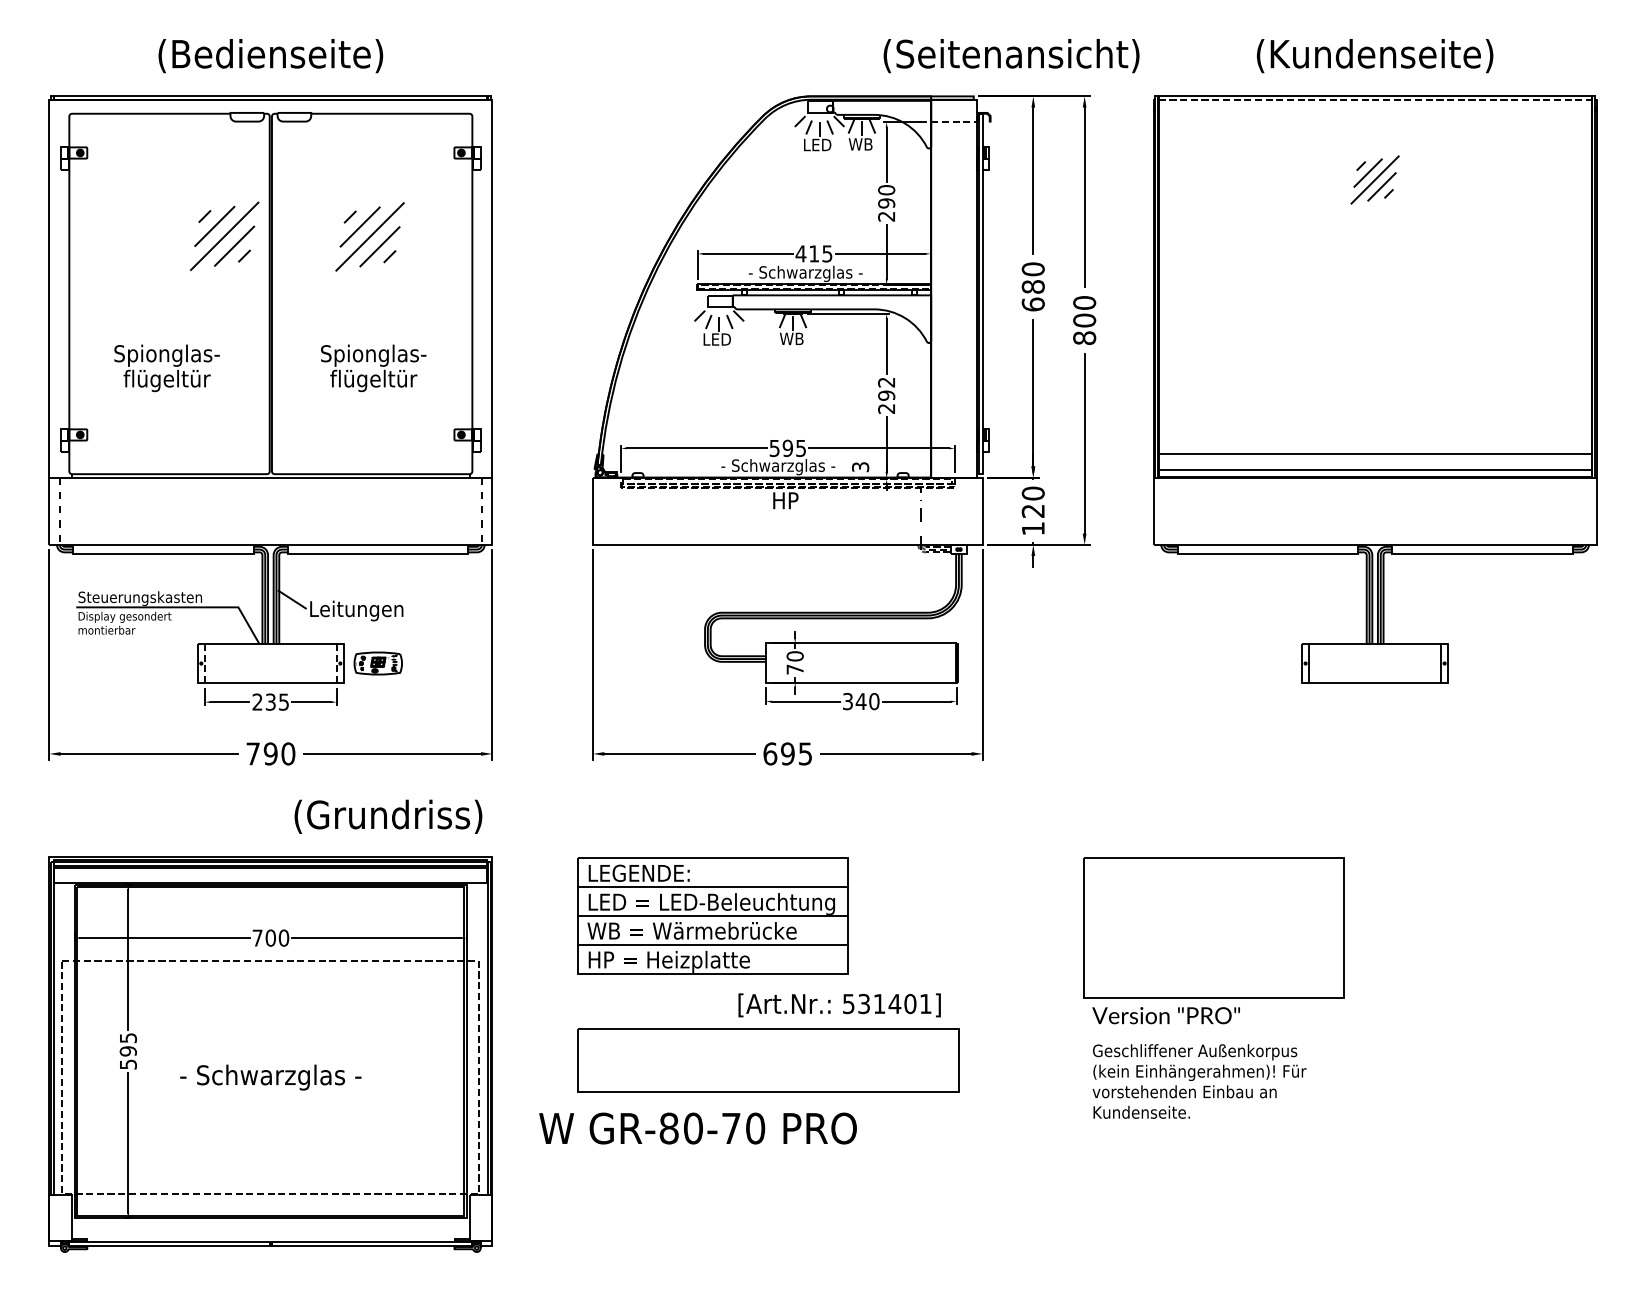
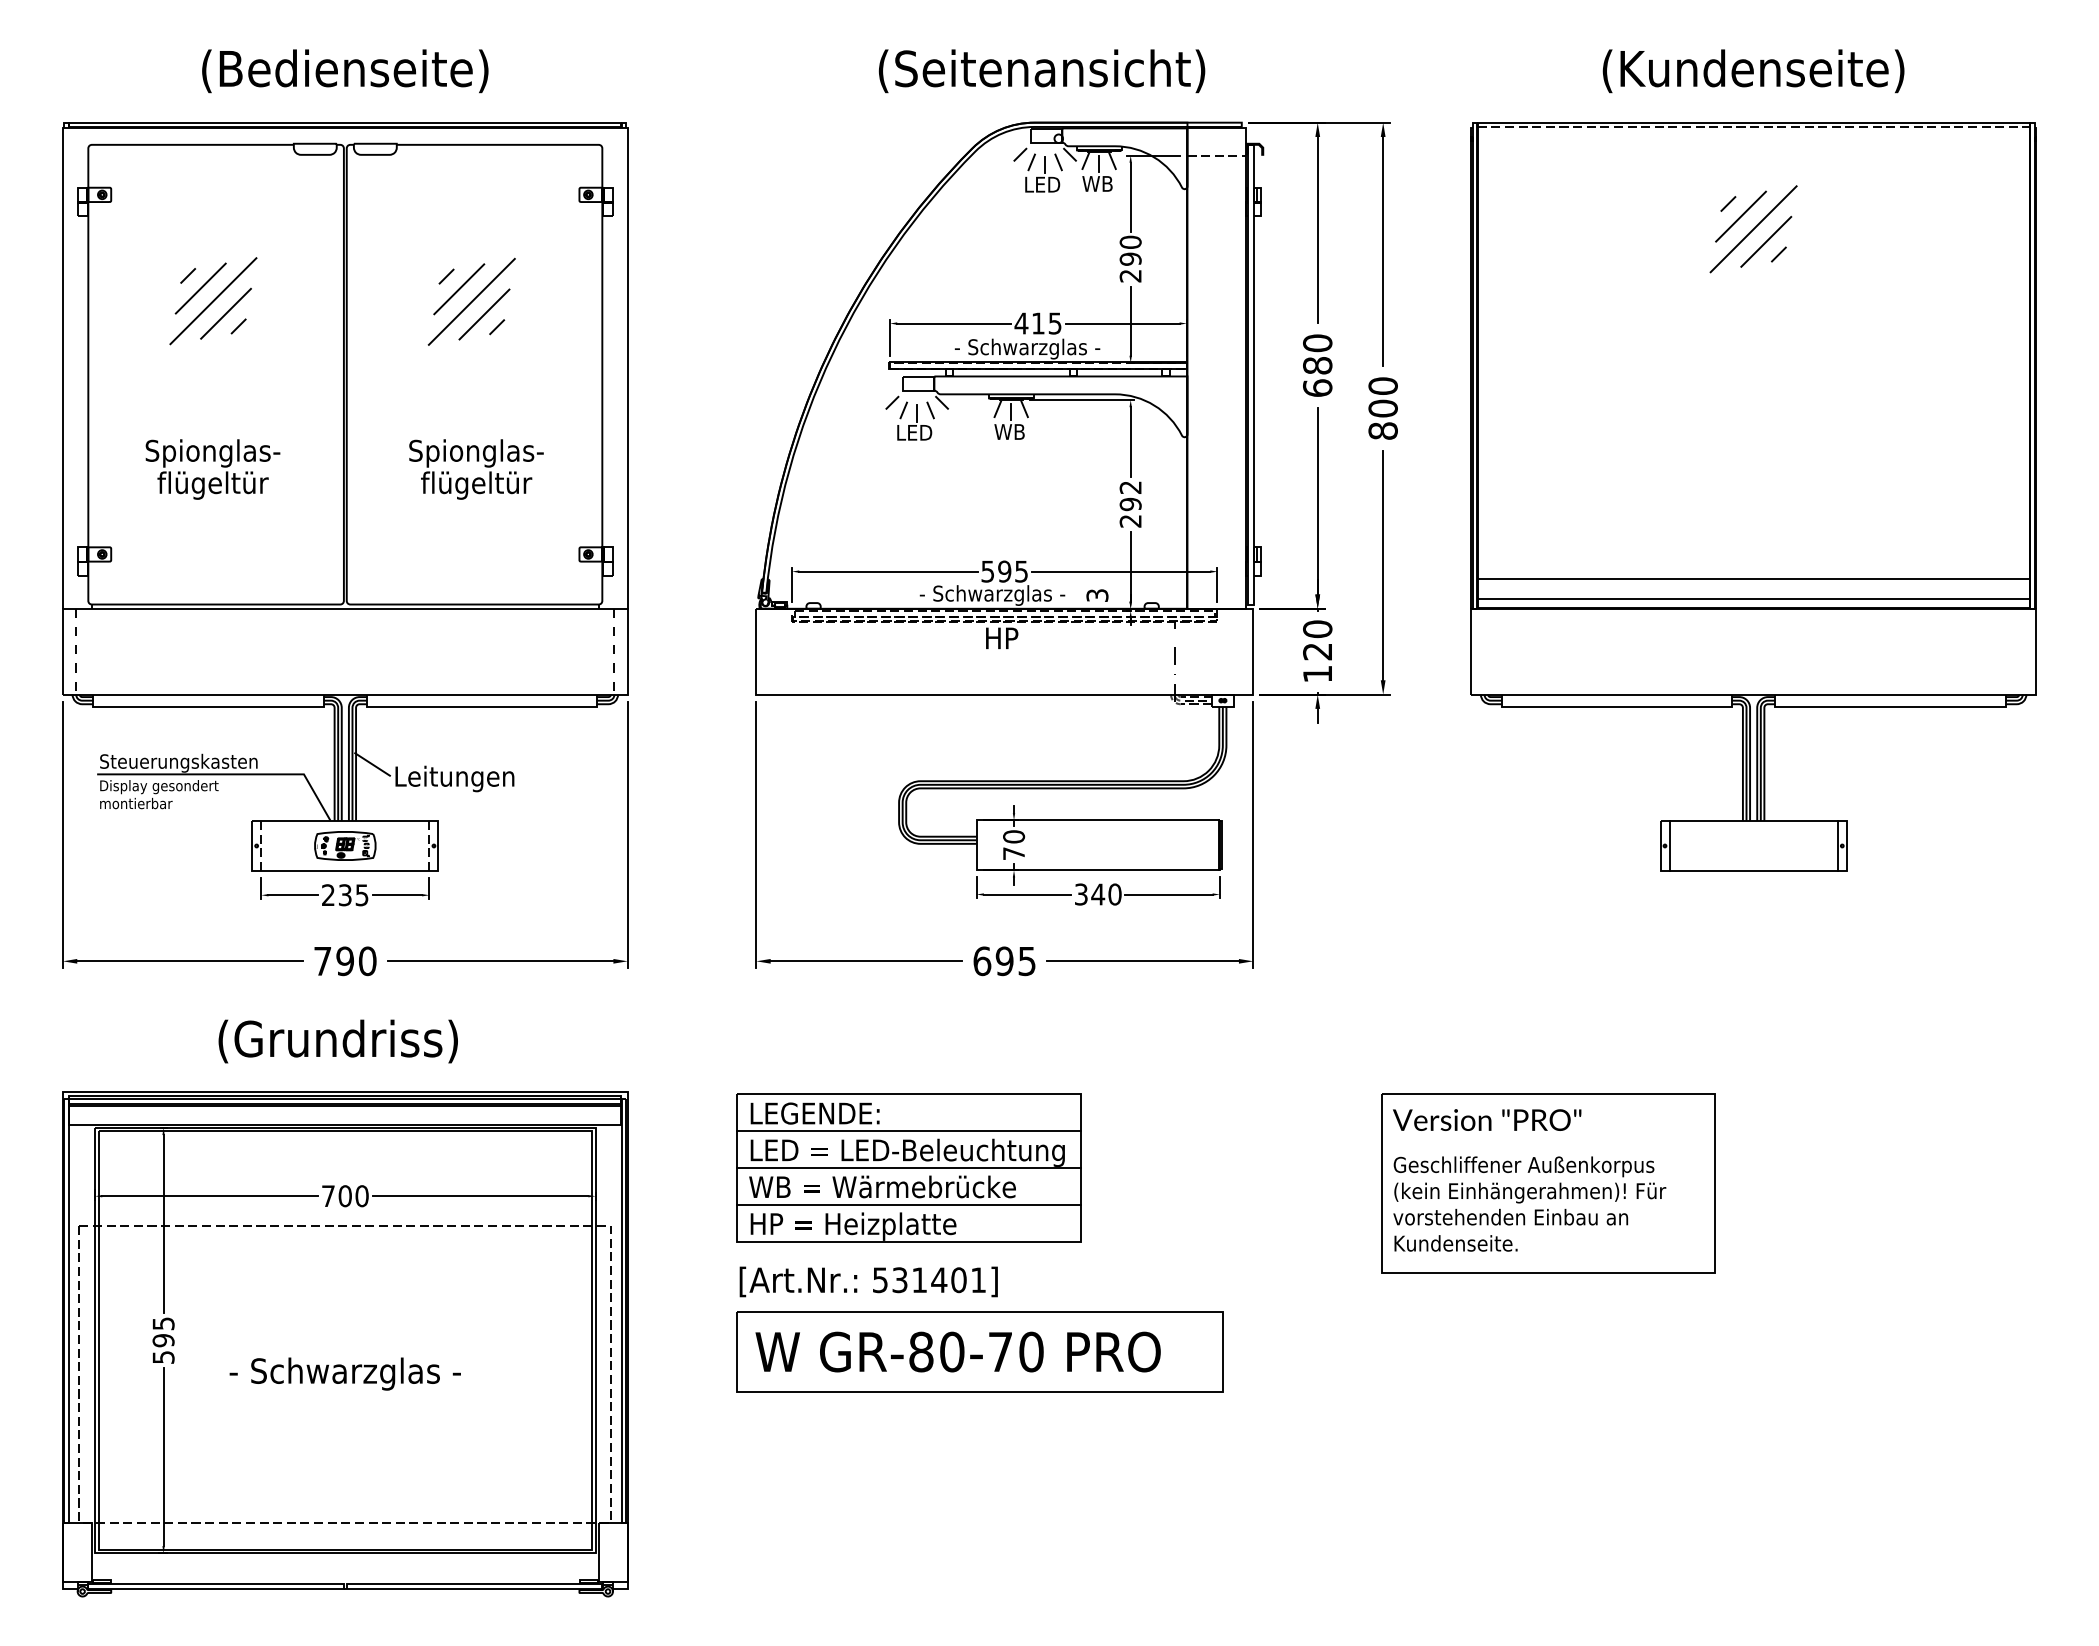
text: (1011, 56) -> (1041, 71), moved
part: (1375, 180) -> (1753, 229), size x1.43
part: (224, 236) -> (213, 301), moved
part: (378, 663) -> (345, 845), moved
text: (387, 816) -> (337, 1041), moved
text: (839, 1005) -> (868, 1281), moved
text: (1199, 1063) -> (1529, 1180), moved
text: (697, 1128) -> (957, 1351), moved

